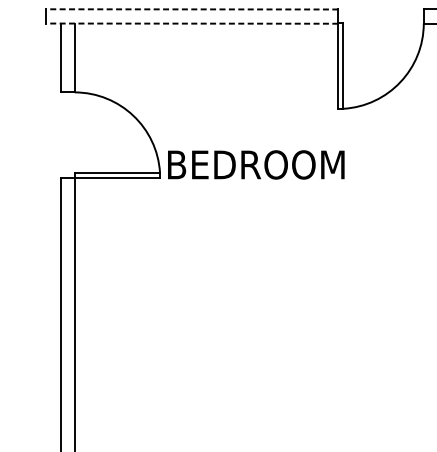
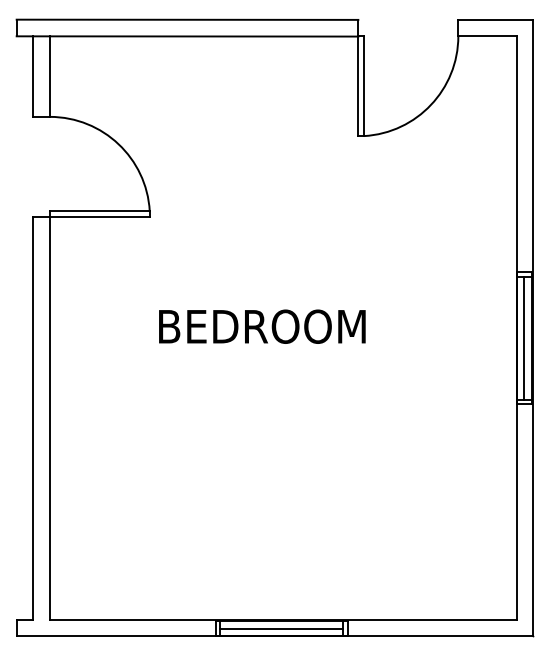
line: (192, 9) -> (187, 19), dashed -> solid
line: (192, 23) -> (187, 36), dashed -> solid
text: (256, 164) -> (262, 326), moved

